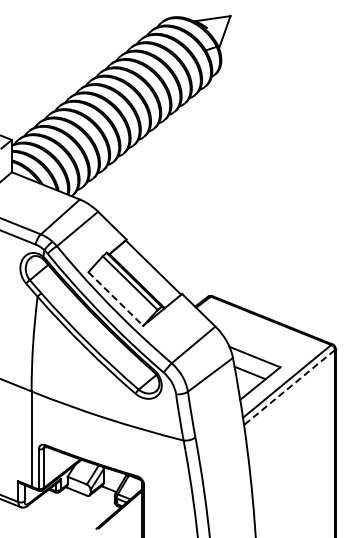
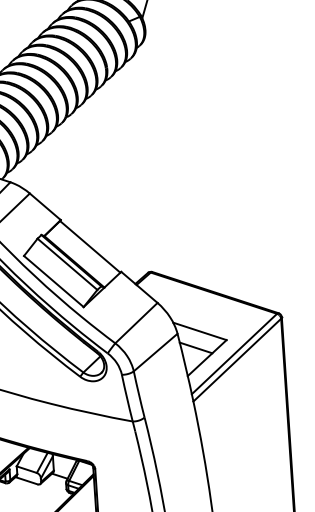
line: (116, 299) -> (54, 281), dashed -> solid
line: (289, 387) -> (237, 360), dashed -> solid

